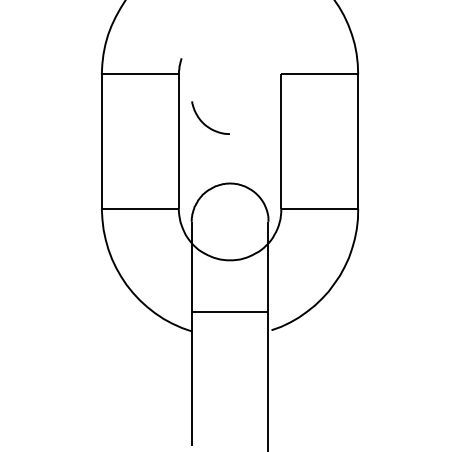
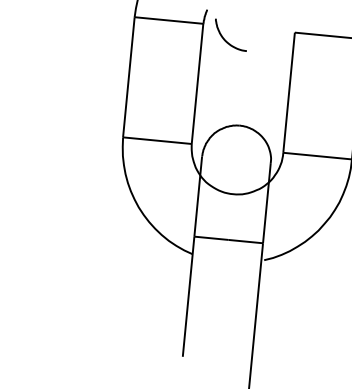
curve: (206, 124) -> (226, 40), moved

